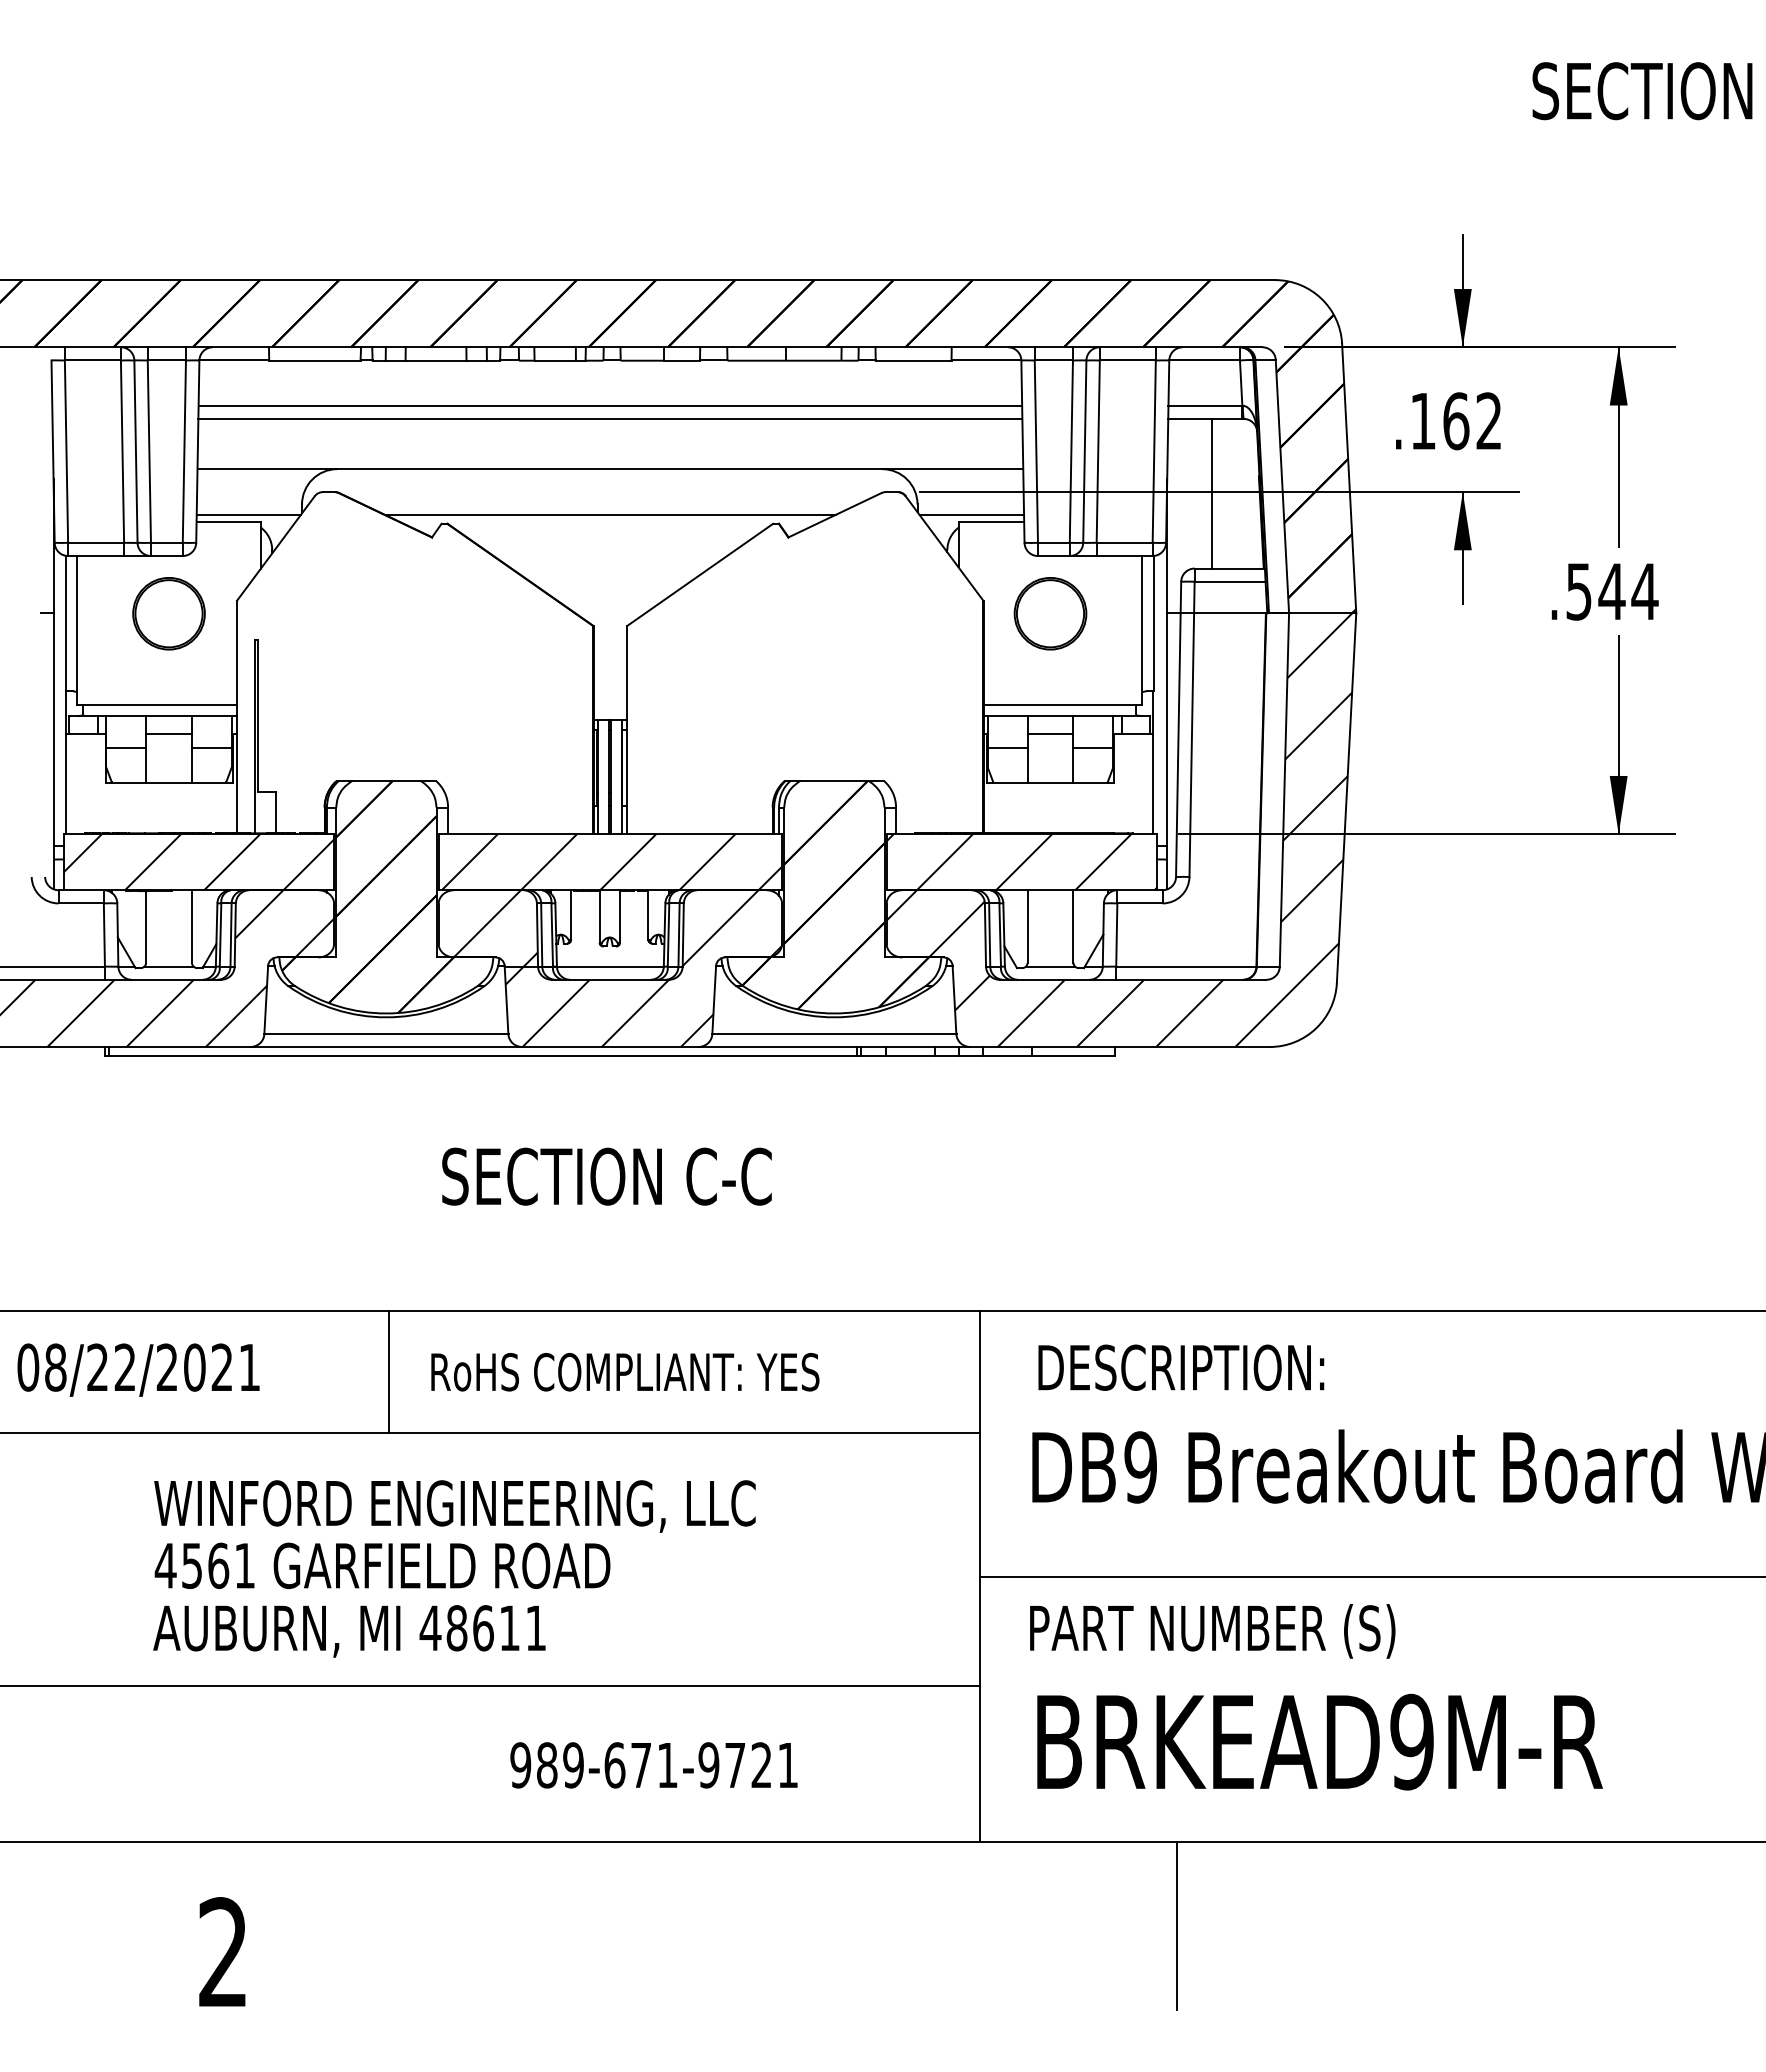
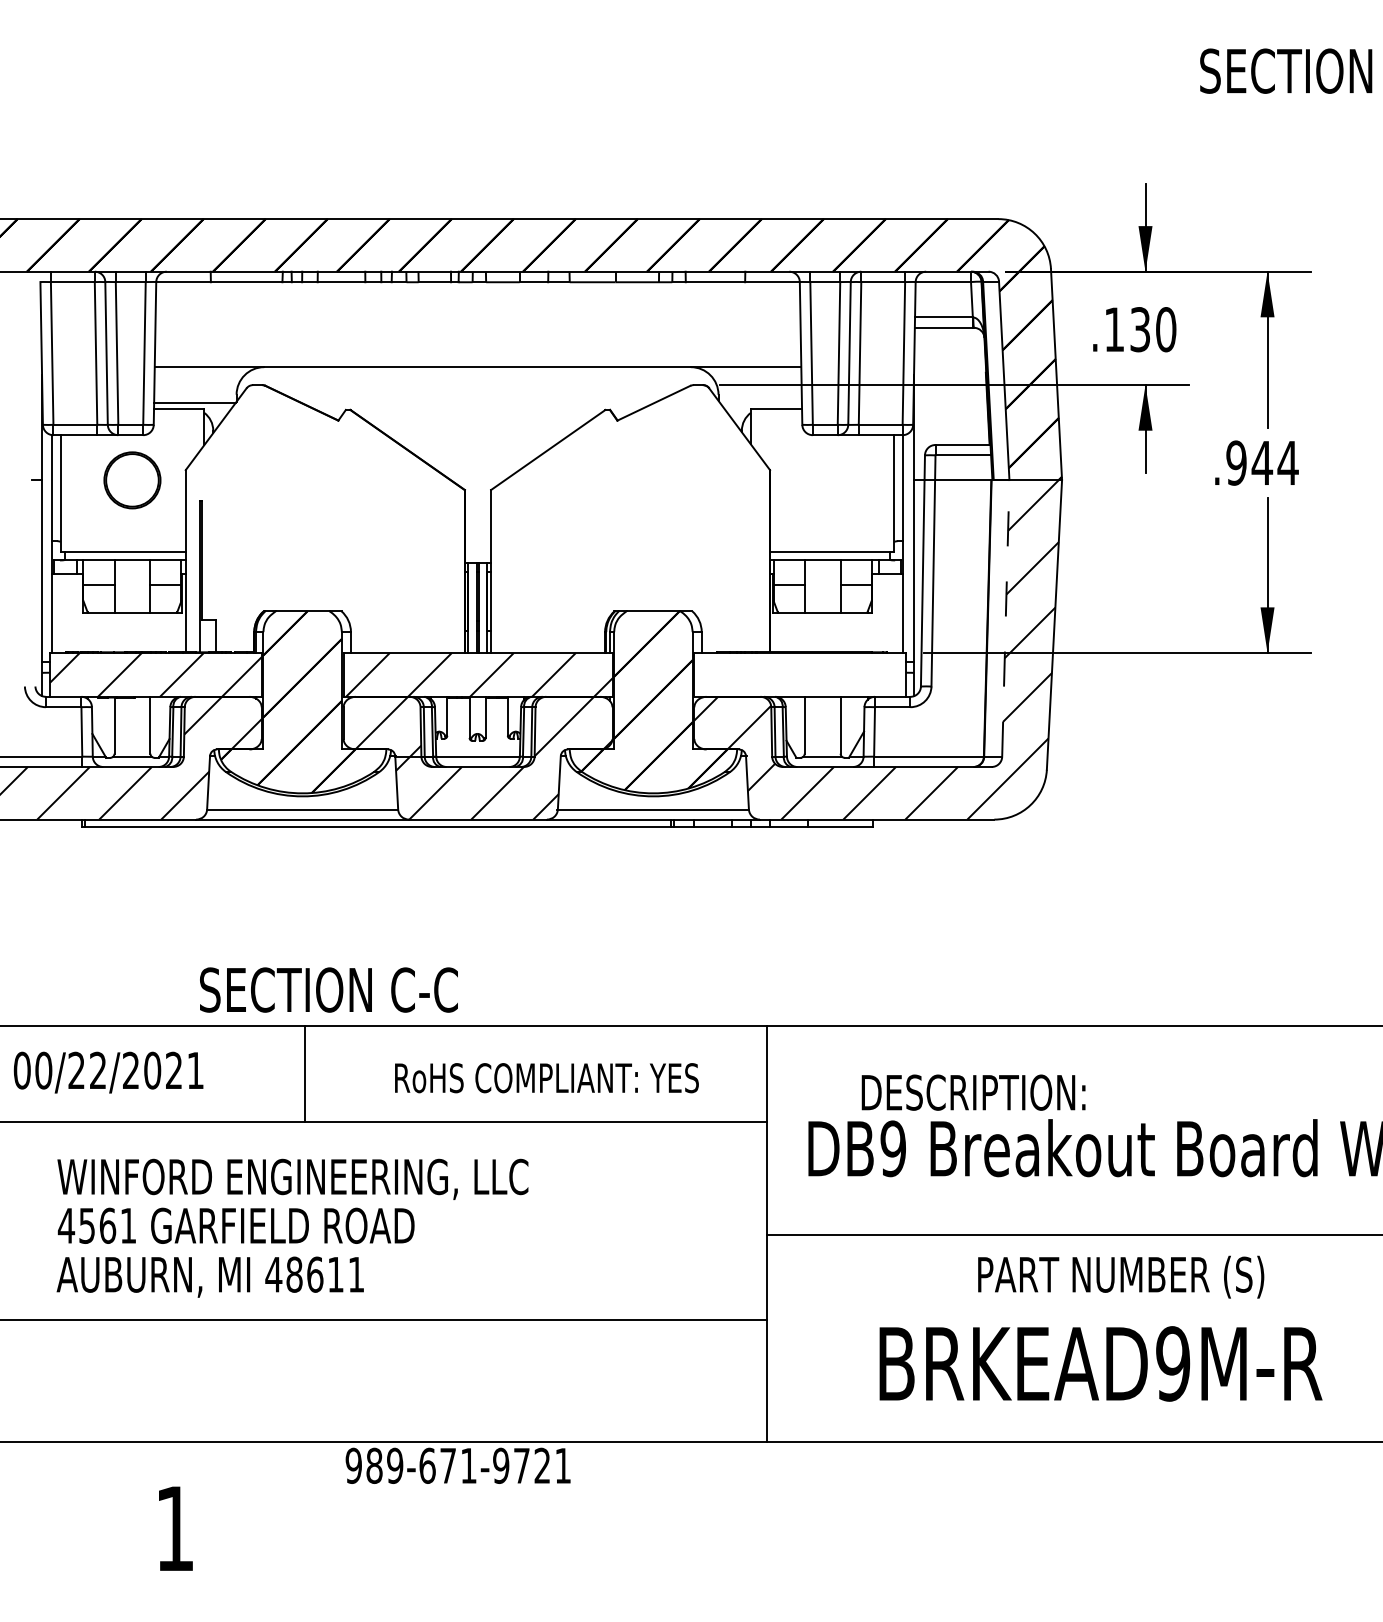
line: (610, 405) -> (478, 317), removed
line: (610, 418) -> (478, 327), removed
text: (1472, 421) -> (1153, 329), .162 -> .130
line: (1212, 493) -> (949, 386), removed
line: (610, 514) -> (478, 402), removed
line: (971, 514) -> (760, 402), removed
text: (1578, 591) -> (1236, 462), .544 -> .944
part: (1050, 613) -> (822, 480), removed
line: (168, 733) -> (132, 574), removed
line: (1050, 733) -> (822, 574), removed
line: (1284, 790) -> (1005, 618), solid -> dashed
hatch: (1021, 862) -> (799, 675), removed
text: (606, 1176) -> (328, 989), moved
text: (55, 1367) -> (43, 1070), 08/22/2021 -> 00/22/2021
text: (1181, 1367) -> (973, 1092), moved
text: (625, 1372) -> (547, 1078), moved
text: (454, 1568) -> (292, 1227), moved
text: (1212, 1631) -> (1120, 1277), moved
text: (1319, 1741) -> (1100, 1363), moved
text: (653, 1765) -> (457, 1465), moved
line: (1176, 1925) -> (921, 1507), removed
text: (222, 1951) -> (174, 1527), 2 -> 1

